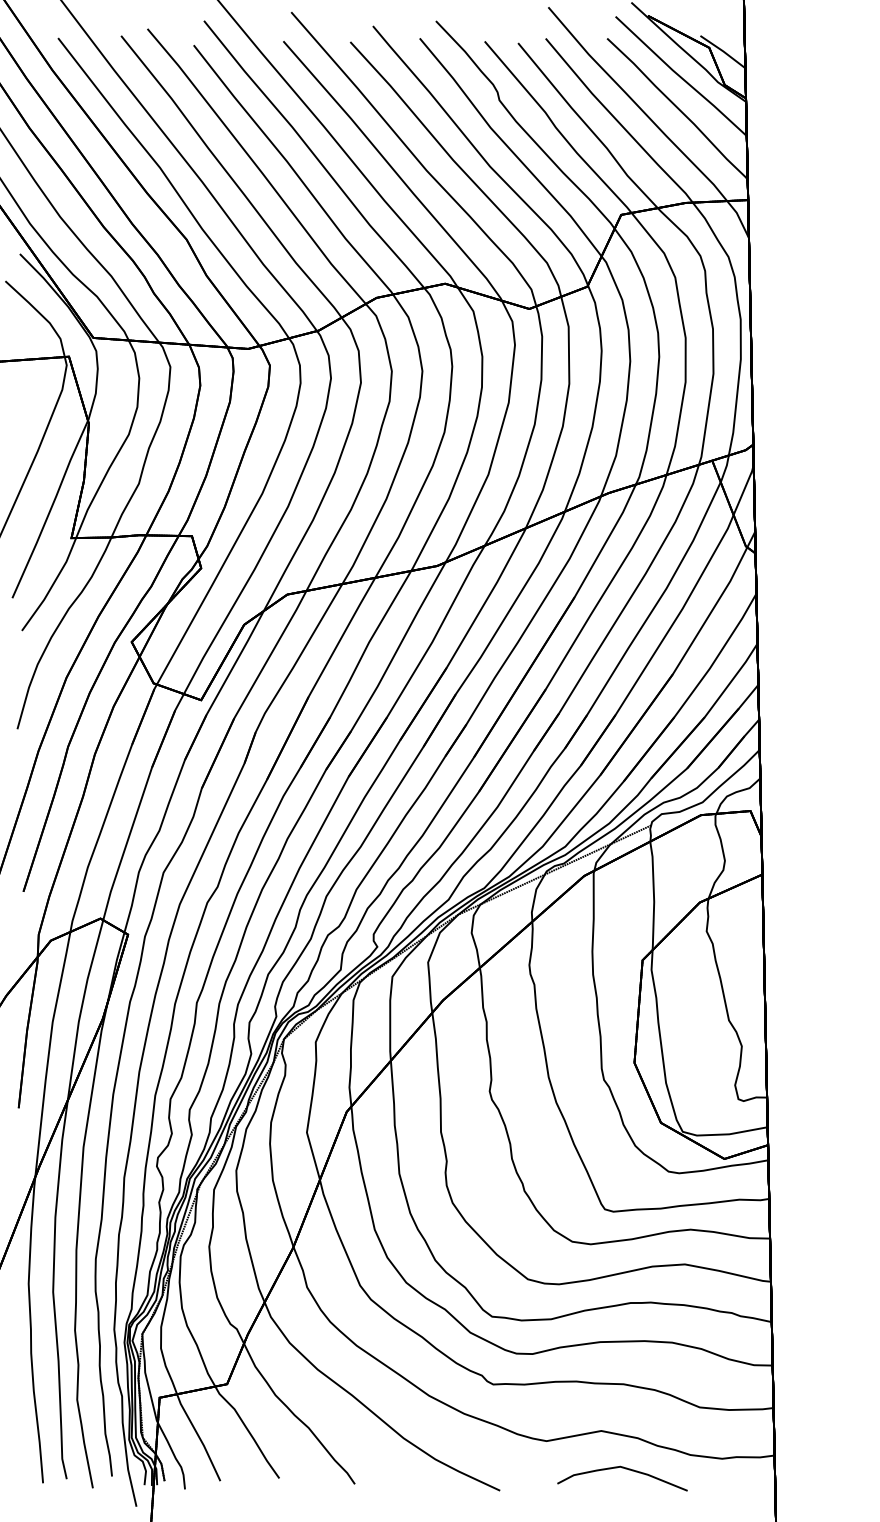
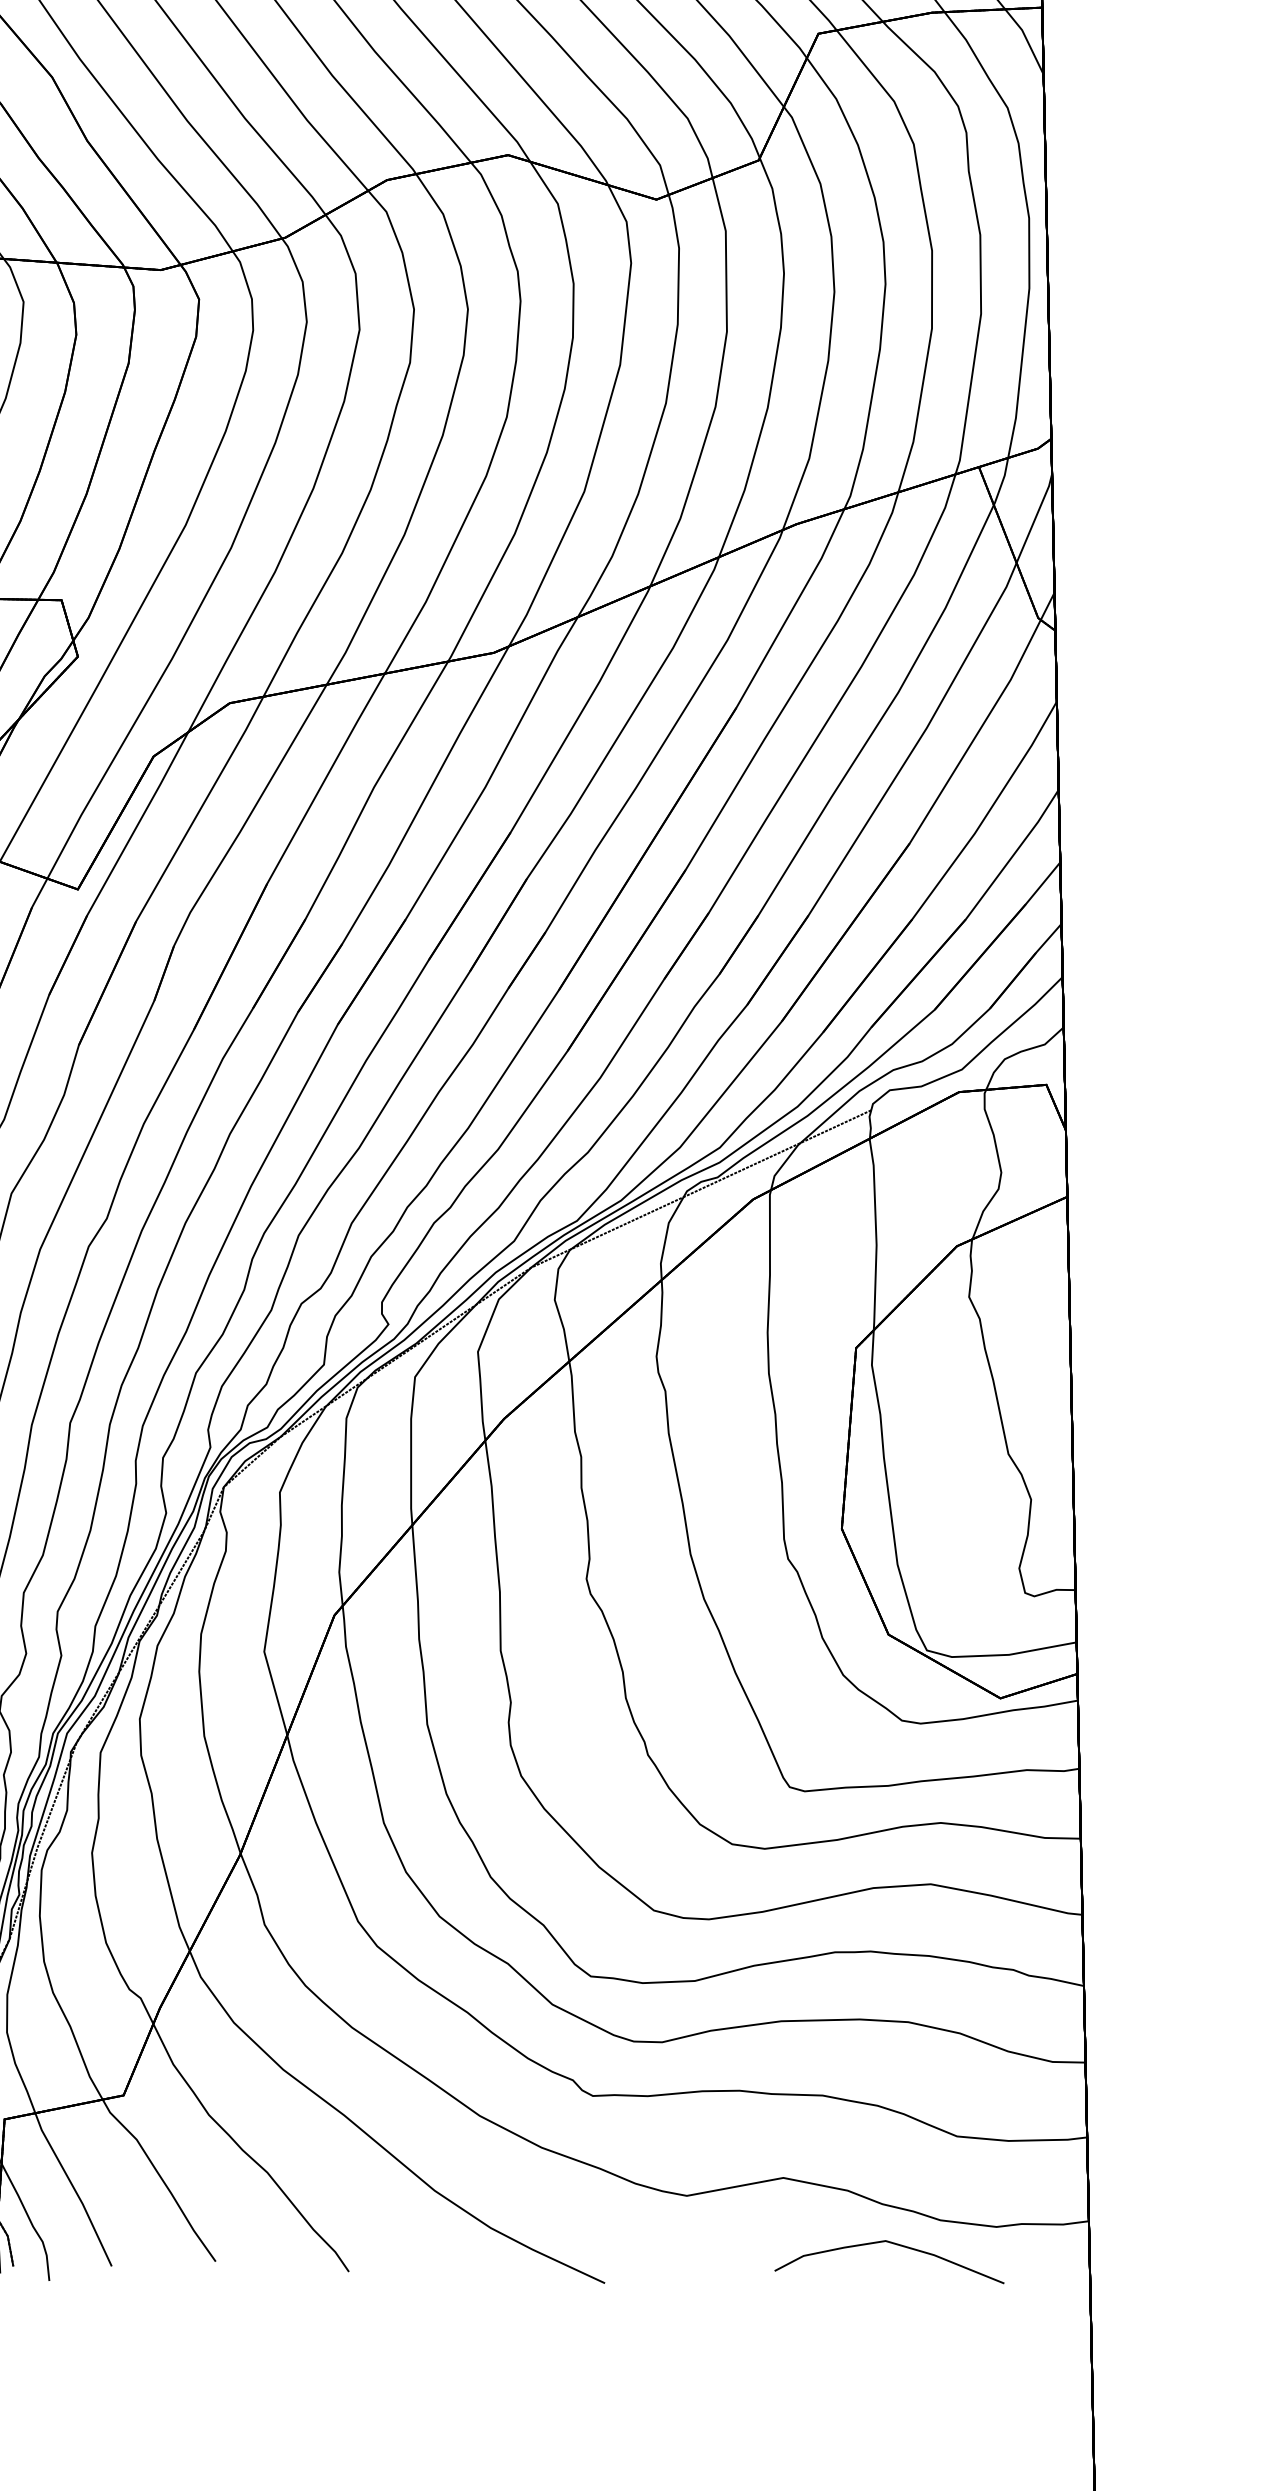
curve: (625, 1469) -> (894, 2245), moved

